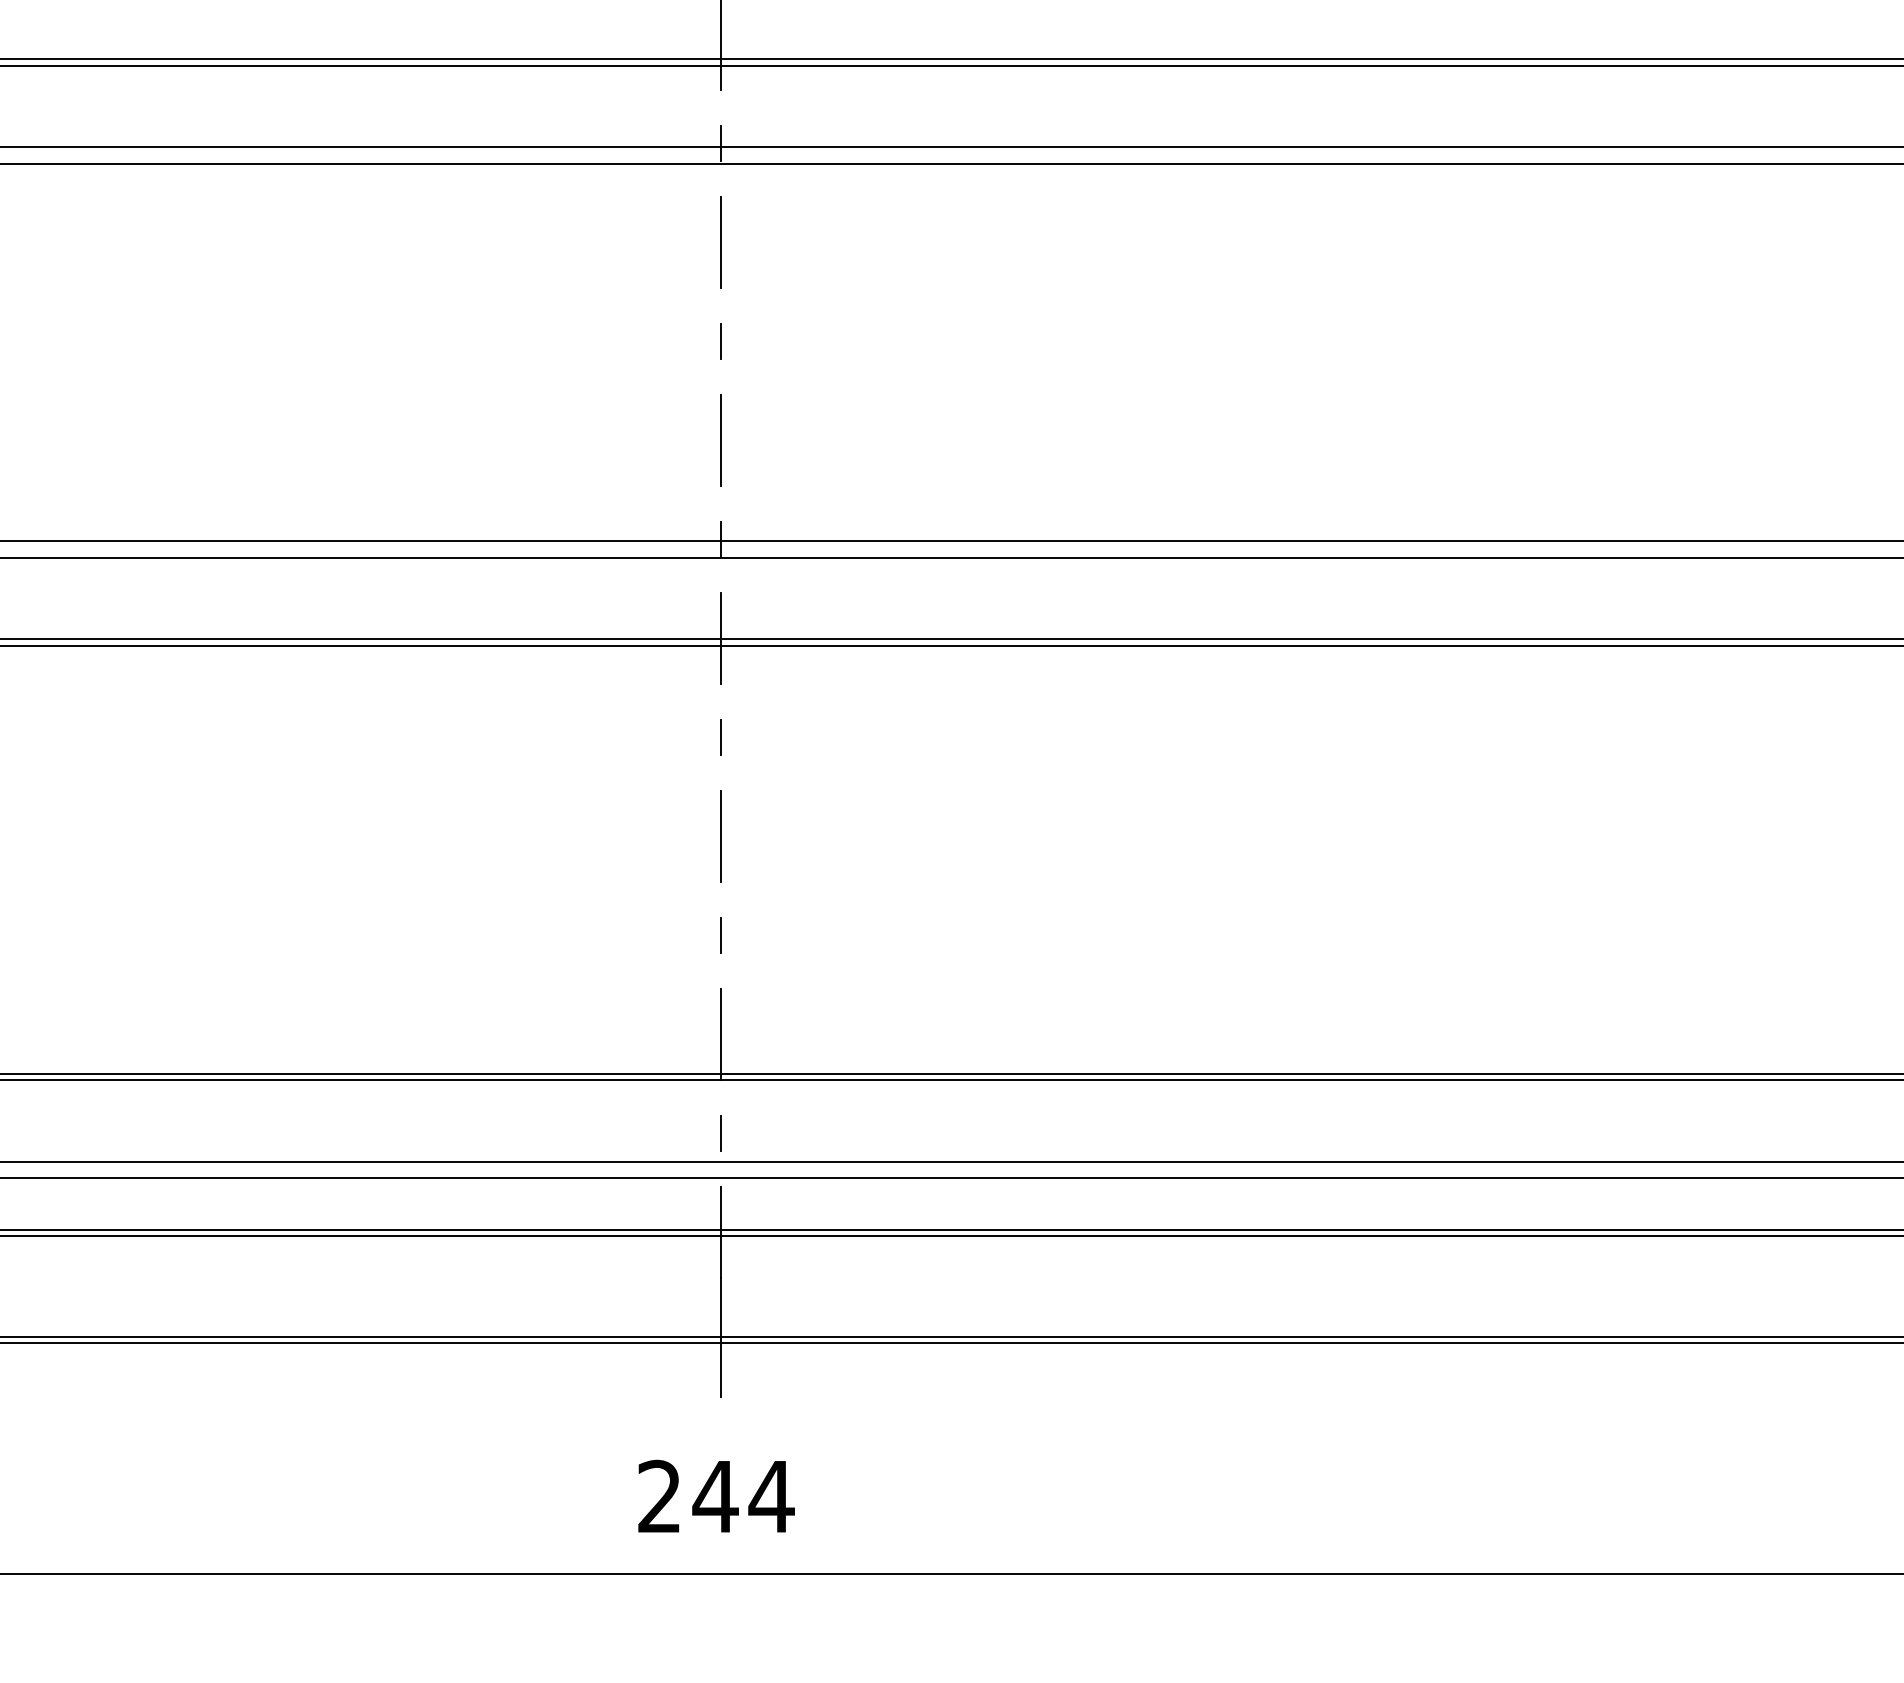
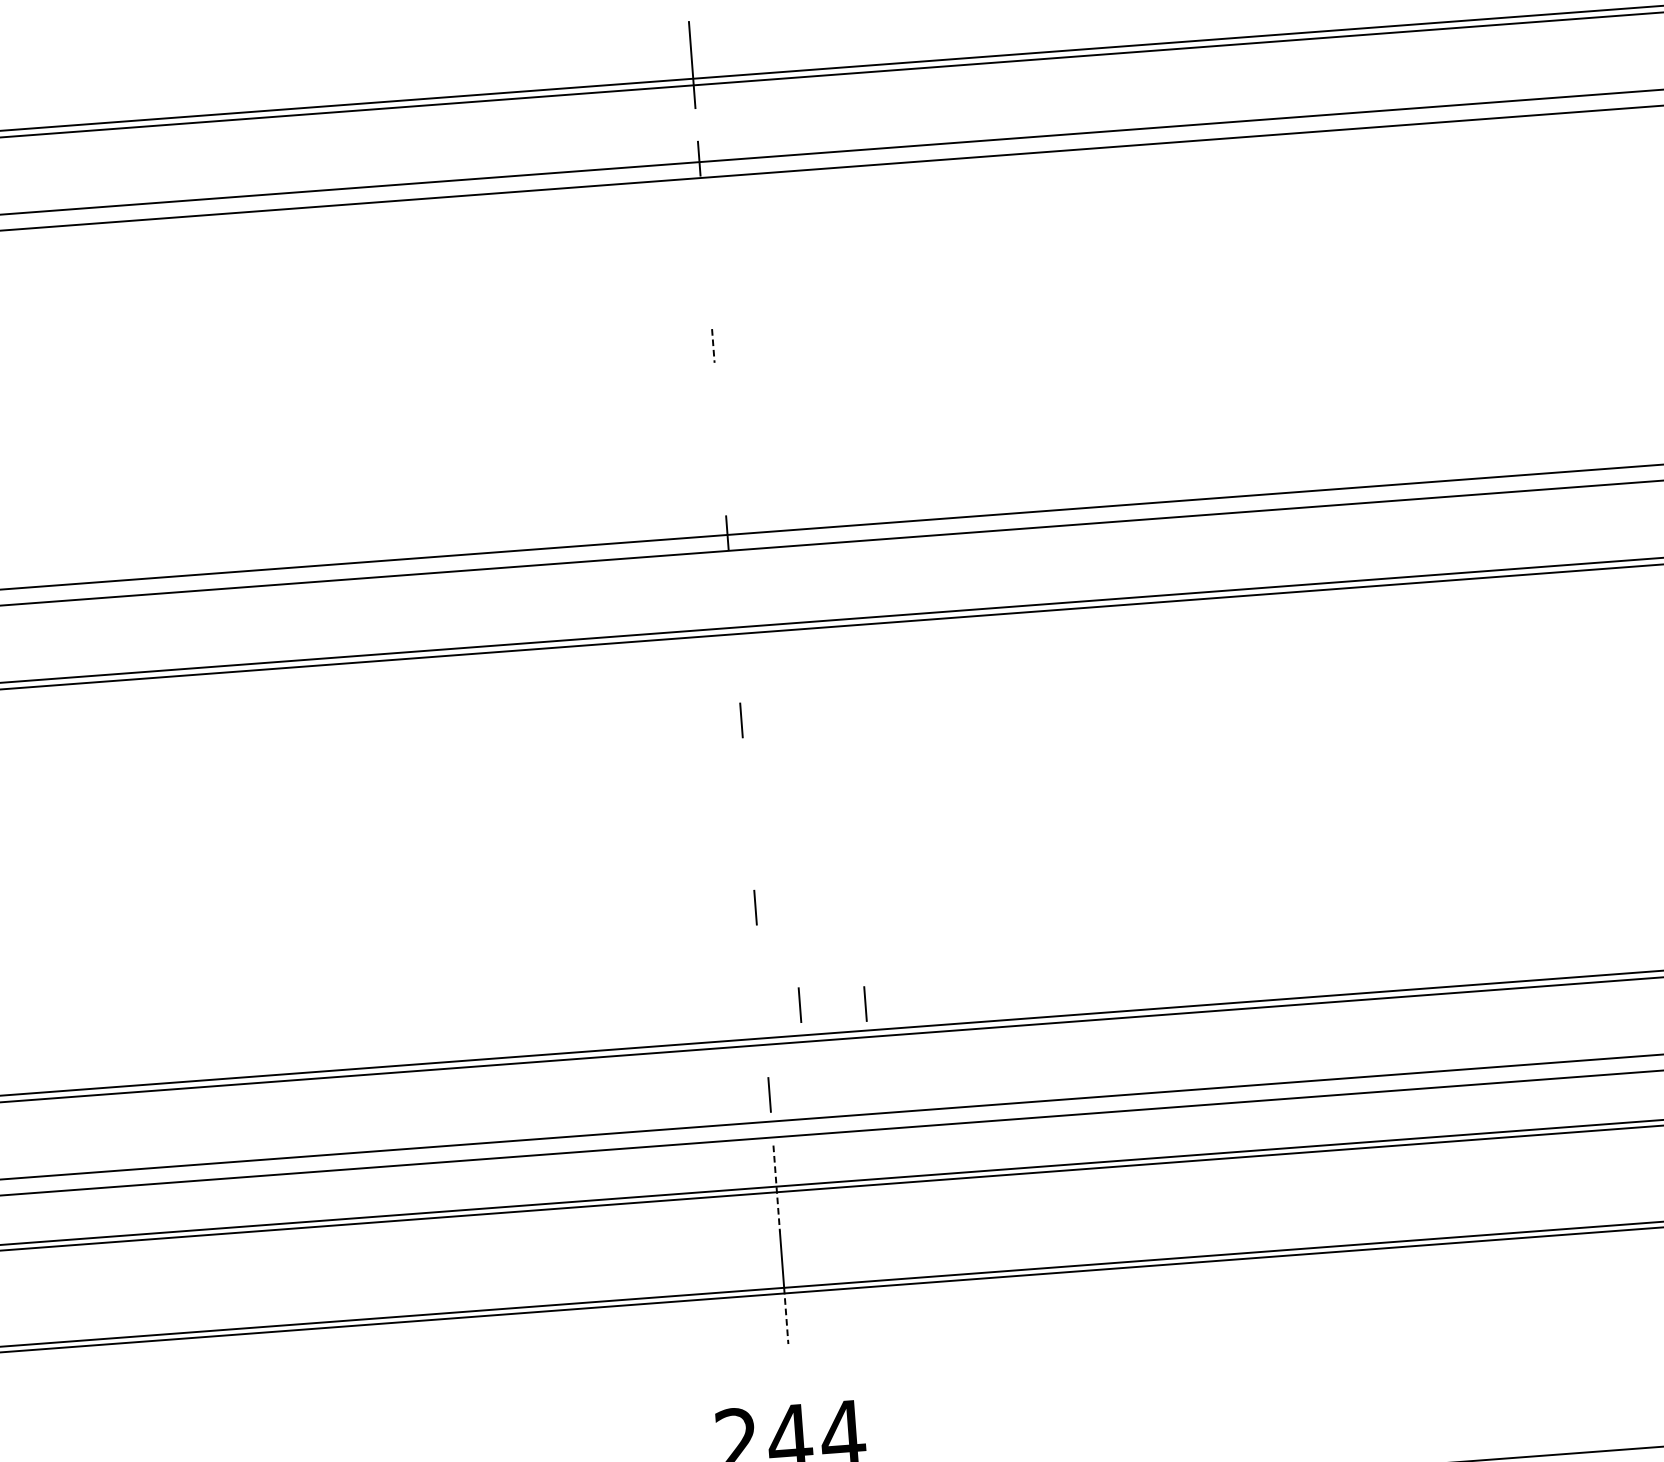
line: (721, 241) -> (706, 251), removed
line: (721, 341) -> (713, 345), solid -> dashed
line: (721, 439) -> (720, 438), removed
line: (721, 638) -> (734, 626), removed
line: (721, 836) -> (748, 814), removed
line: (721, 1034) -> (762, 1001), removed
line: (759, 1041) -> (799, 1005), added
line: (828, 1045) -> (864, 1004), added
line: (721, 1233) -> (776, 1189), solid -> dashed
line: (721, 1367) -> (786, 1316), solid -> dashed

